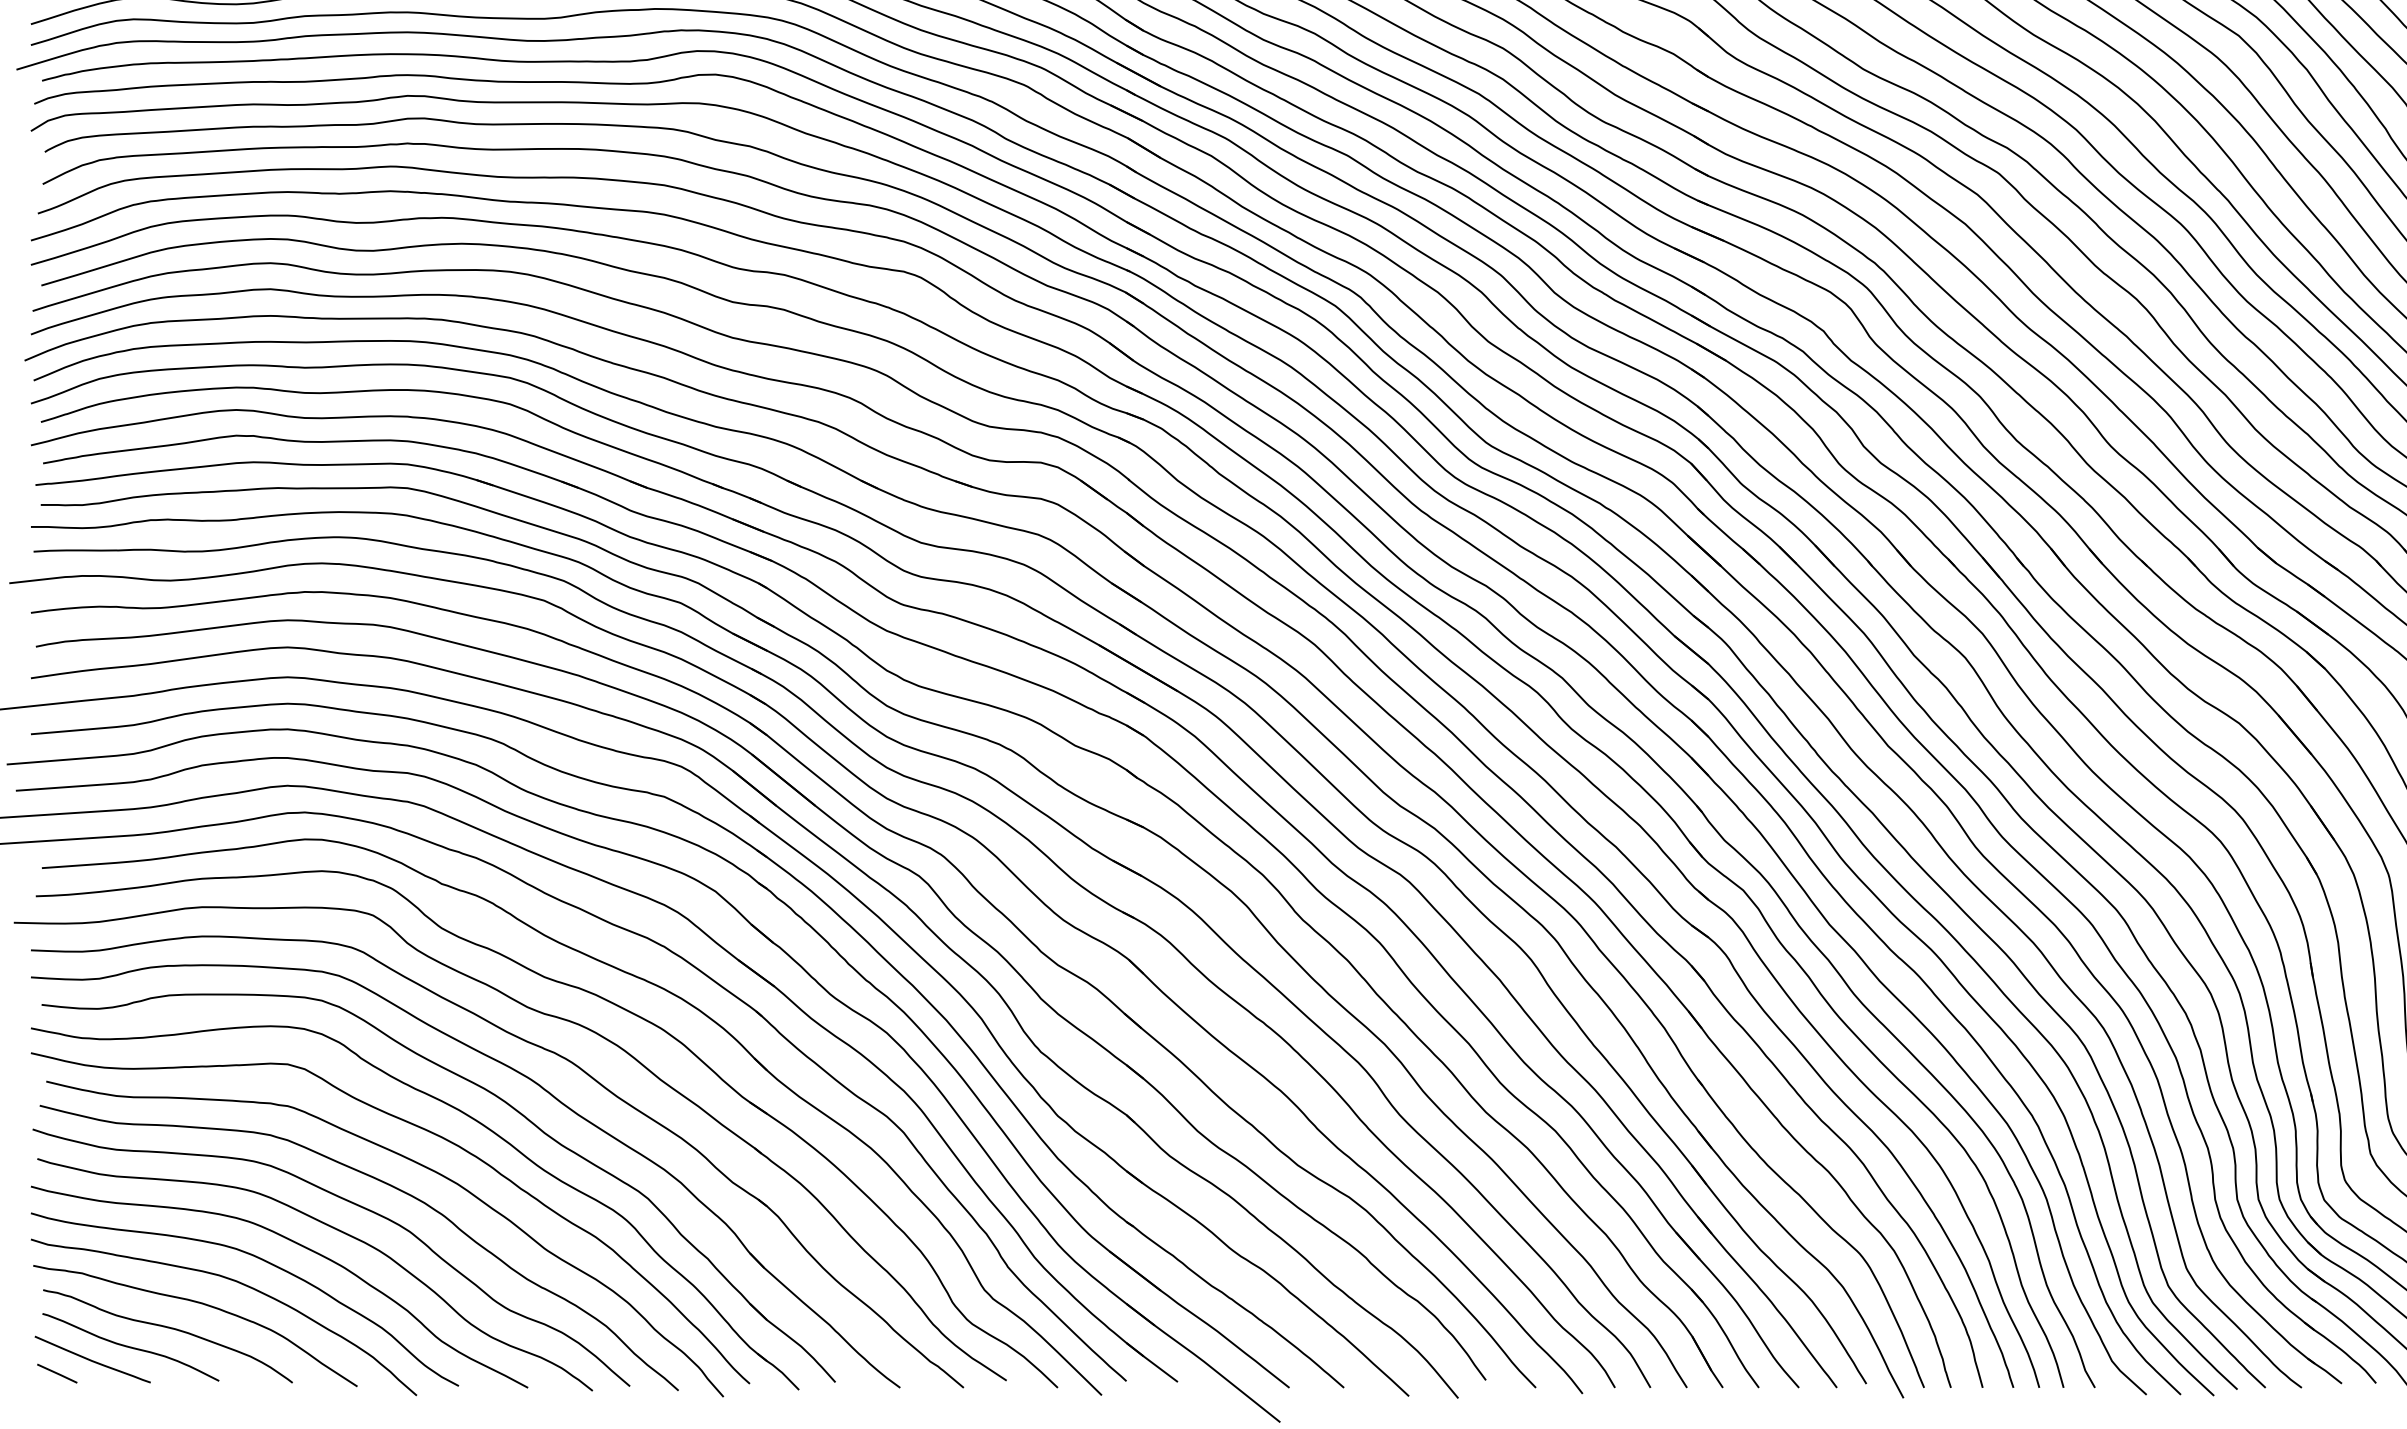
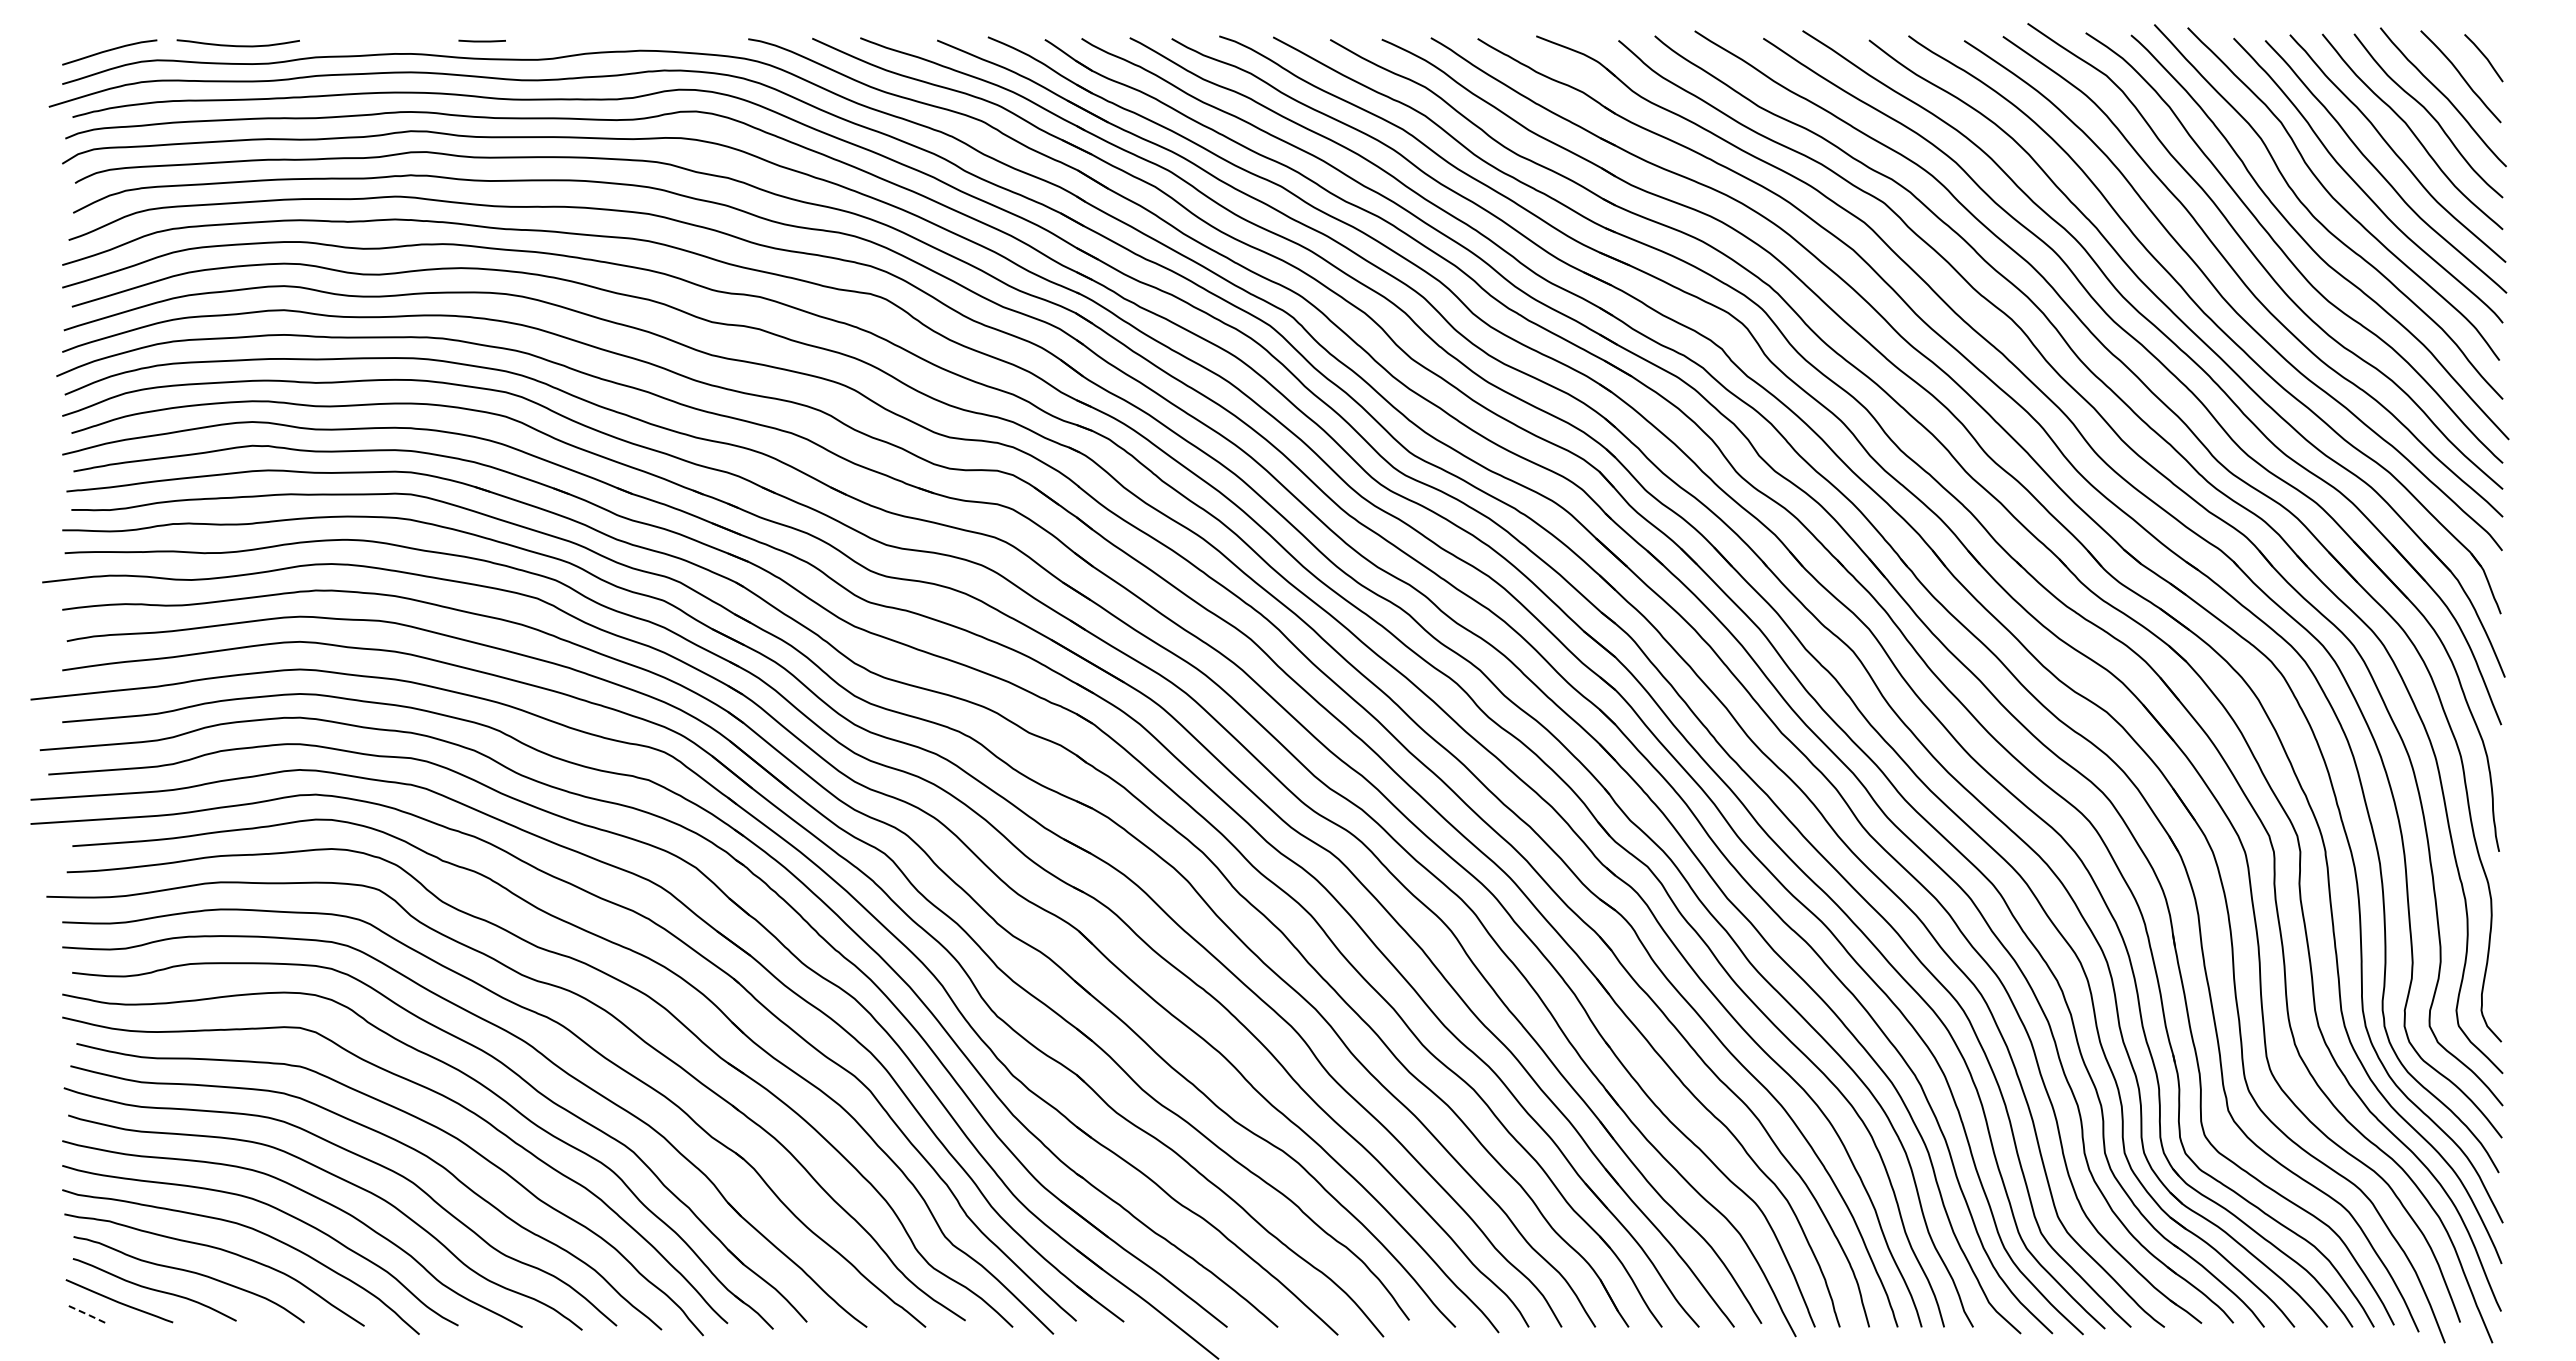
line: (58, 1373) -> (87, 1314), solid -> dashed

